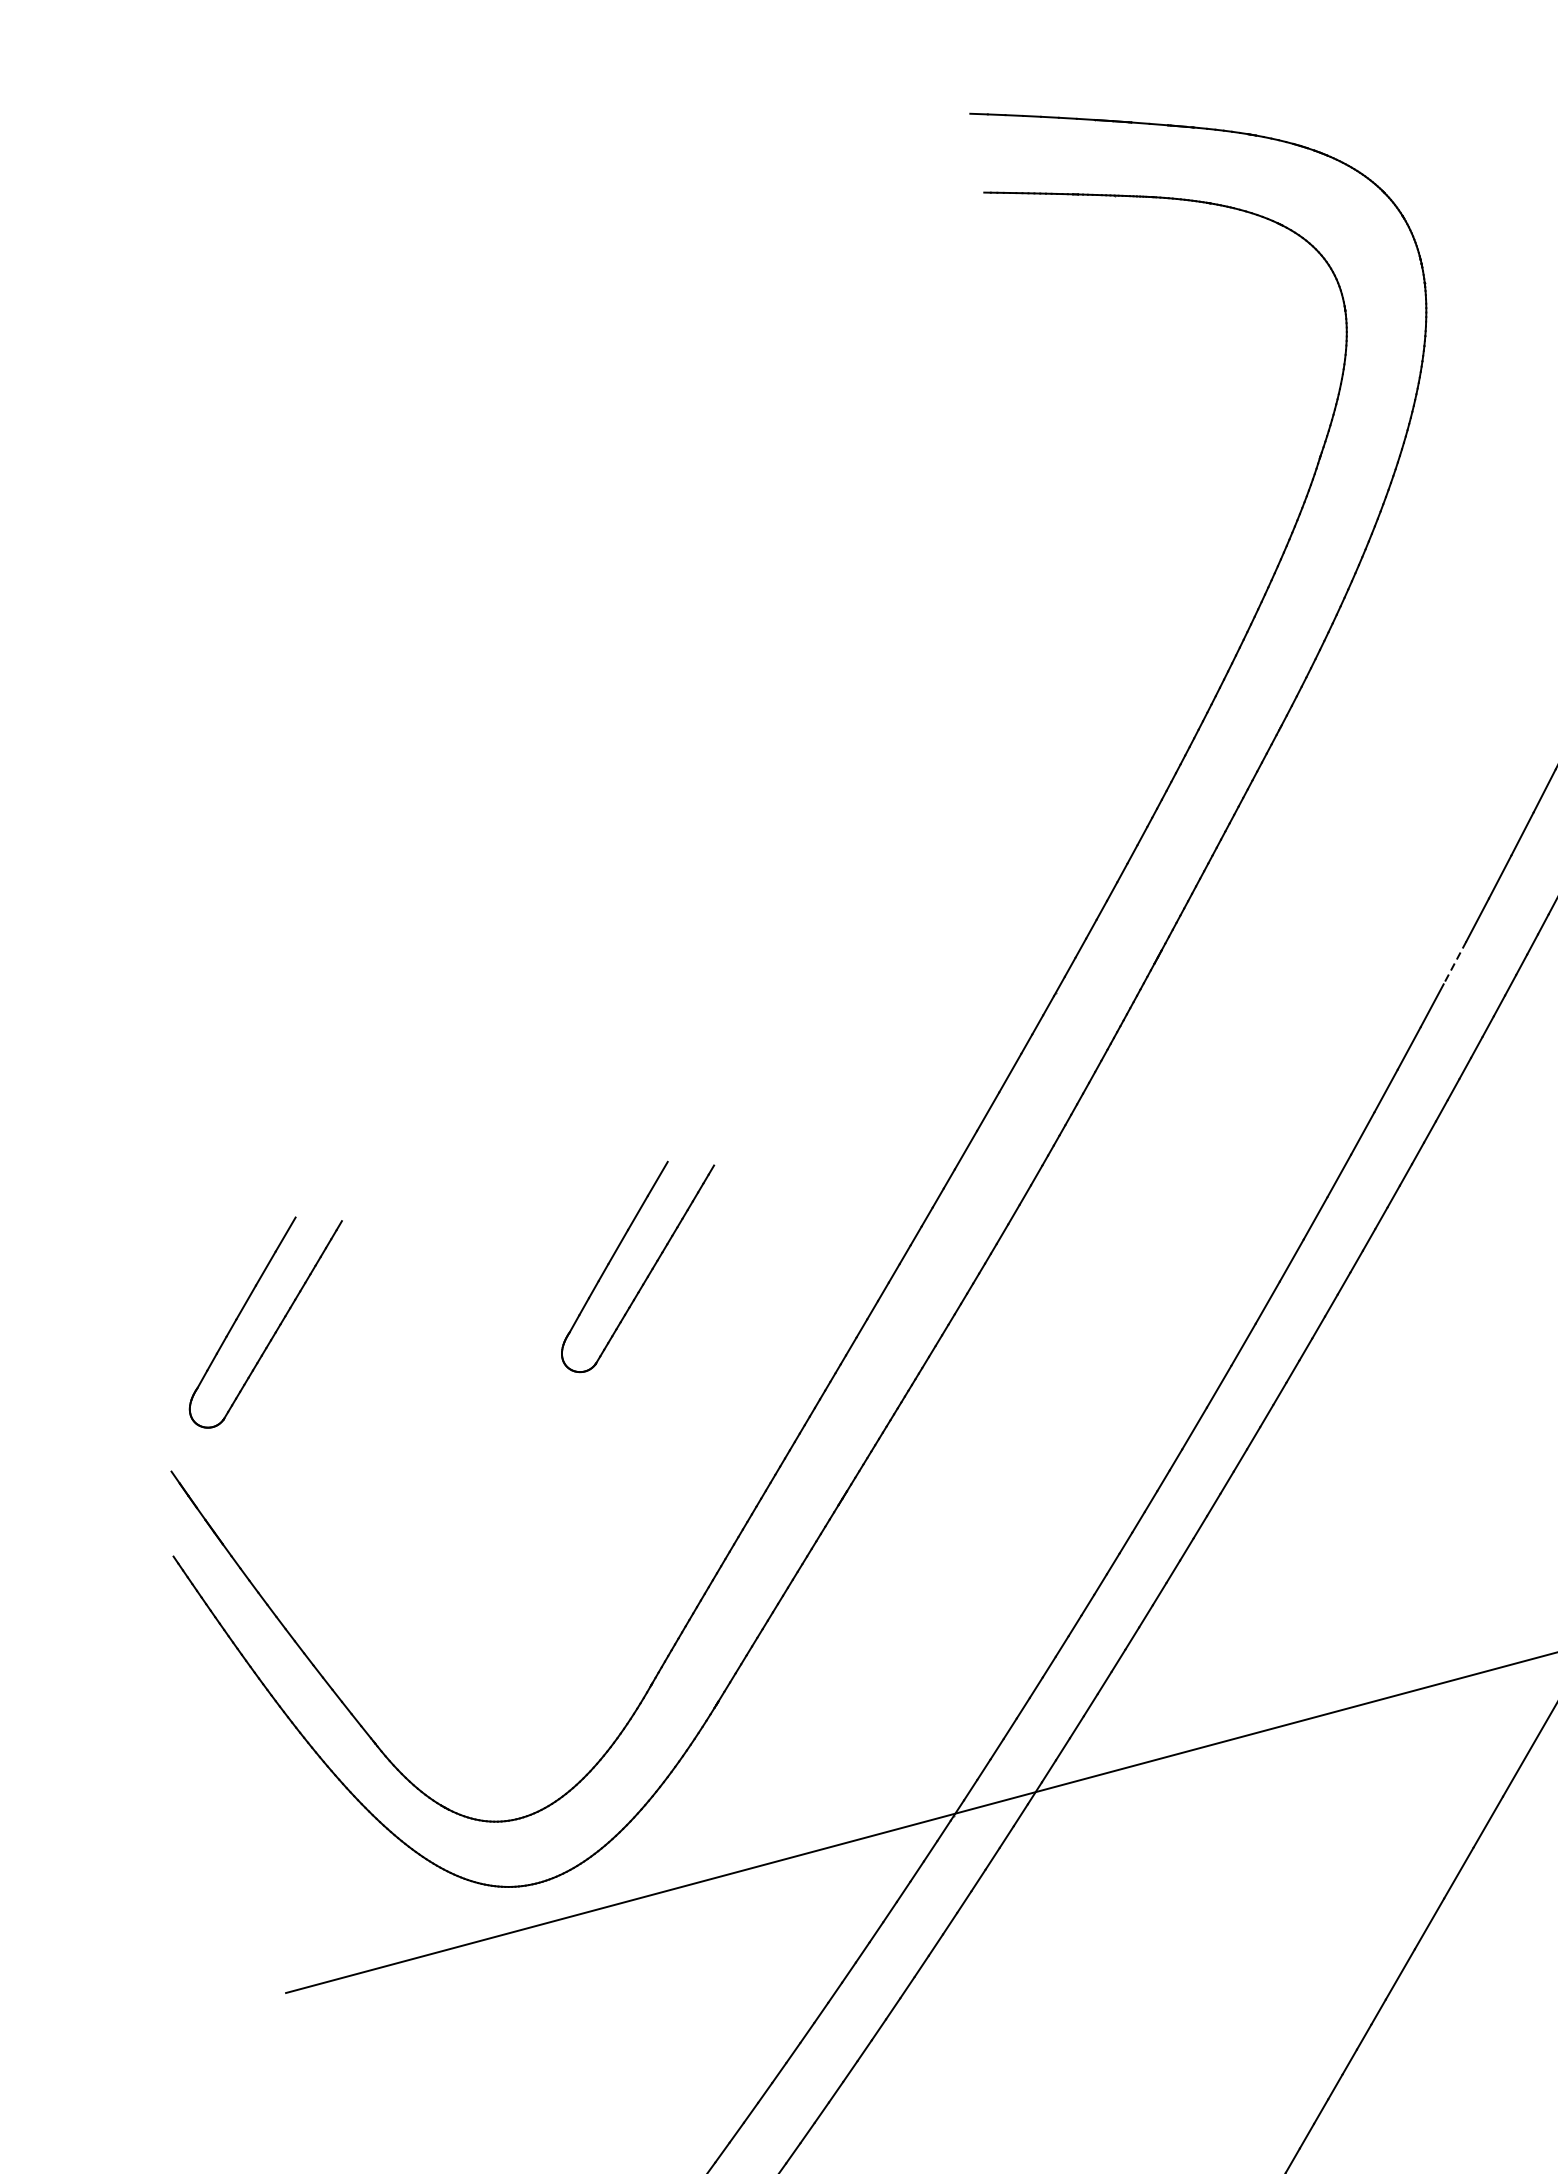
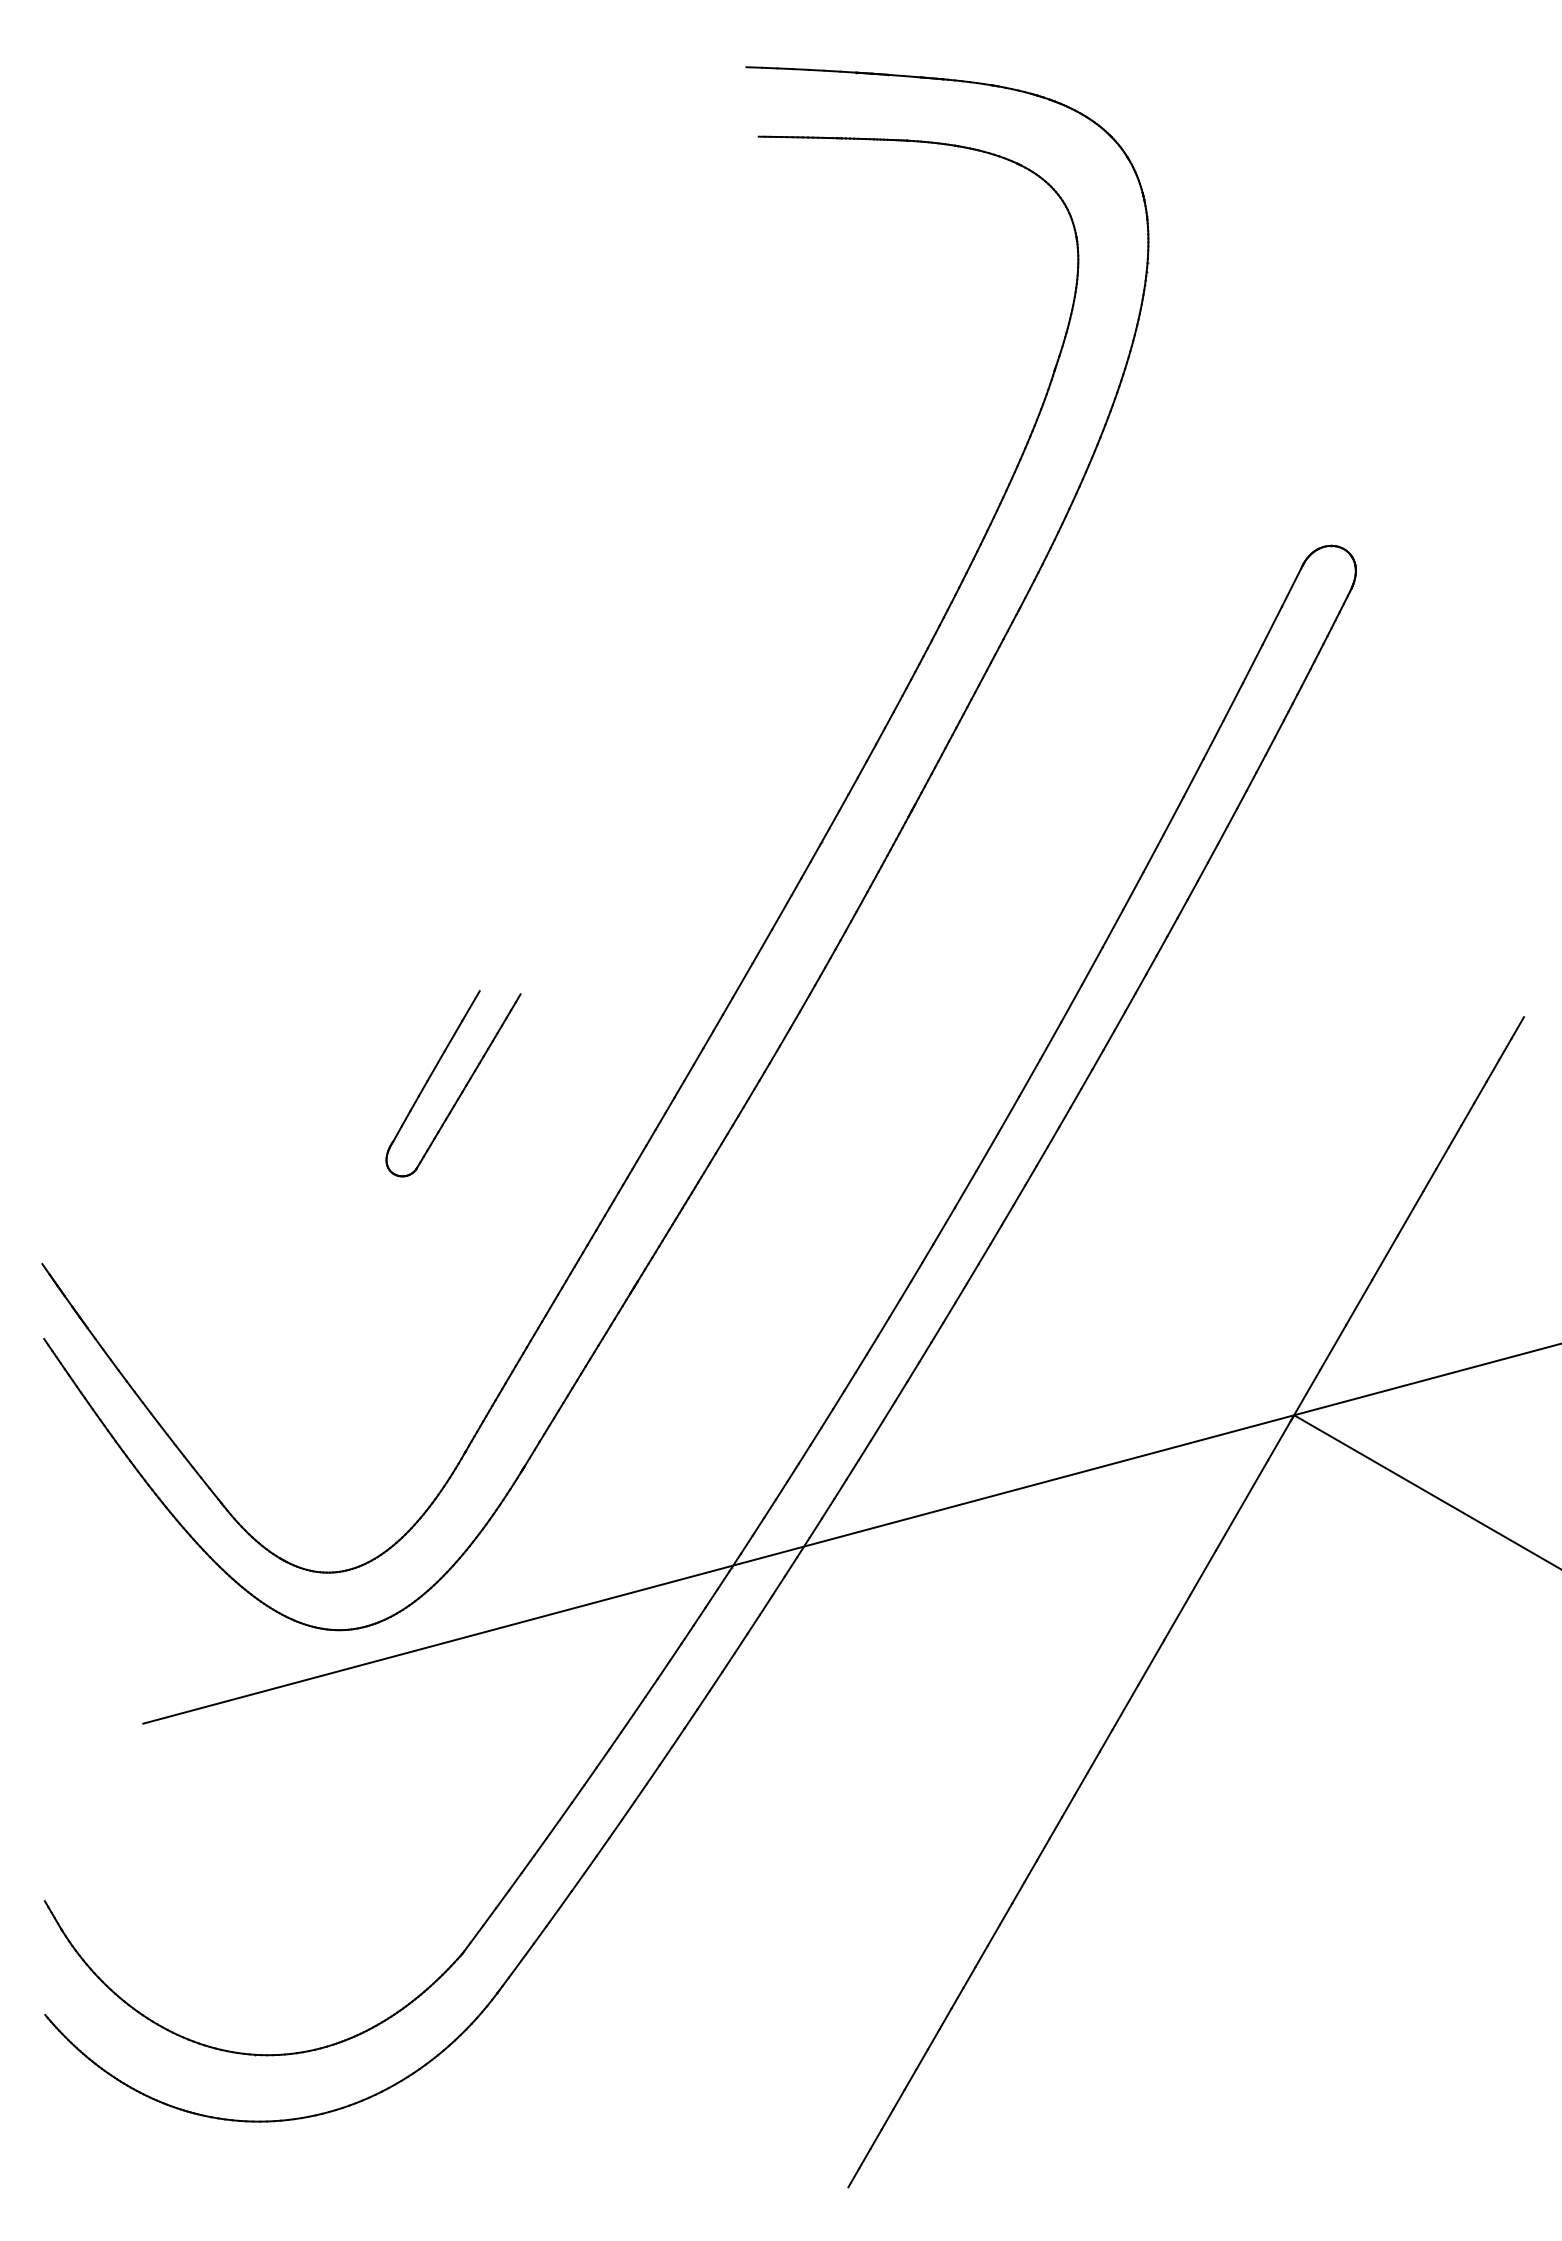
line: (1454, 963) -> (1173, 816), dashed -> solid
part: (276, 1329) -> (134, 1138), removed

